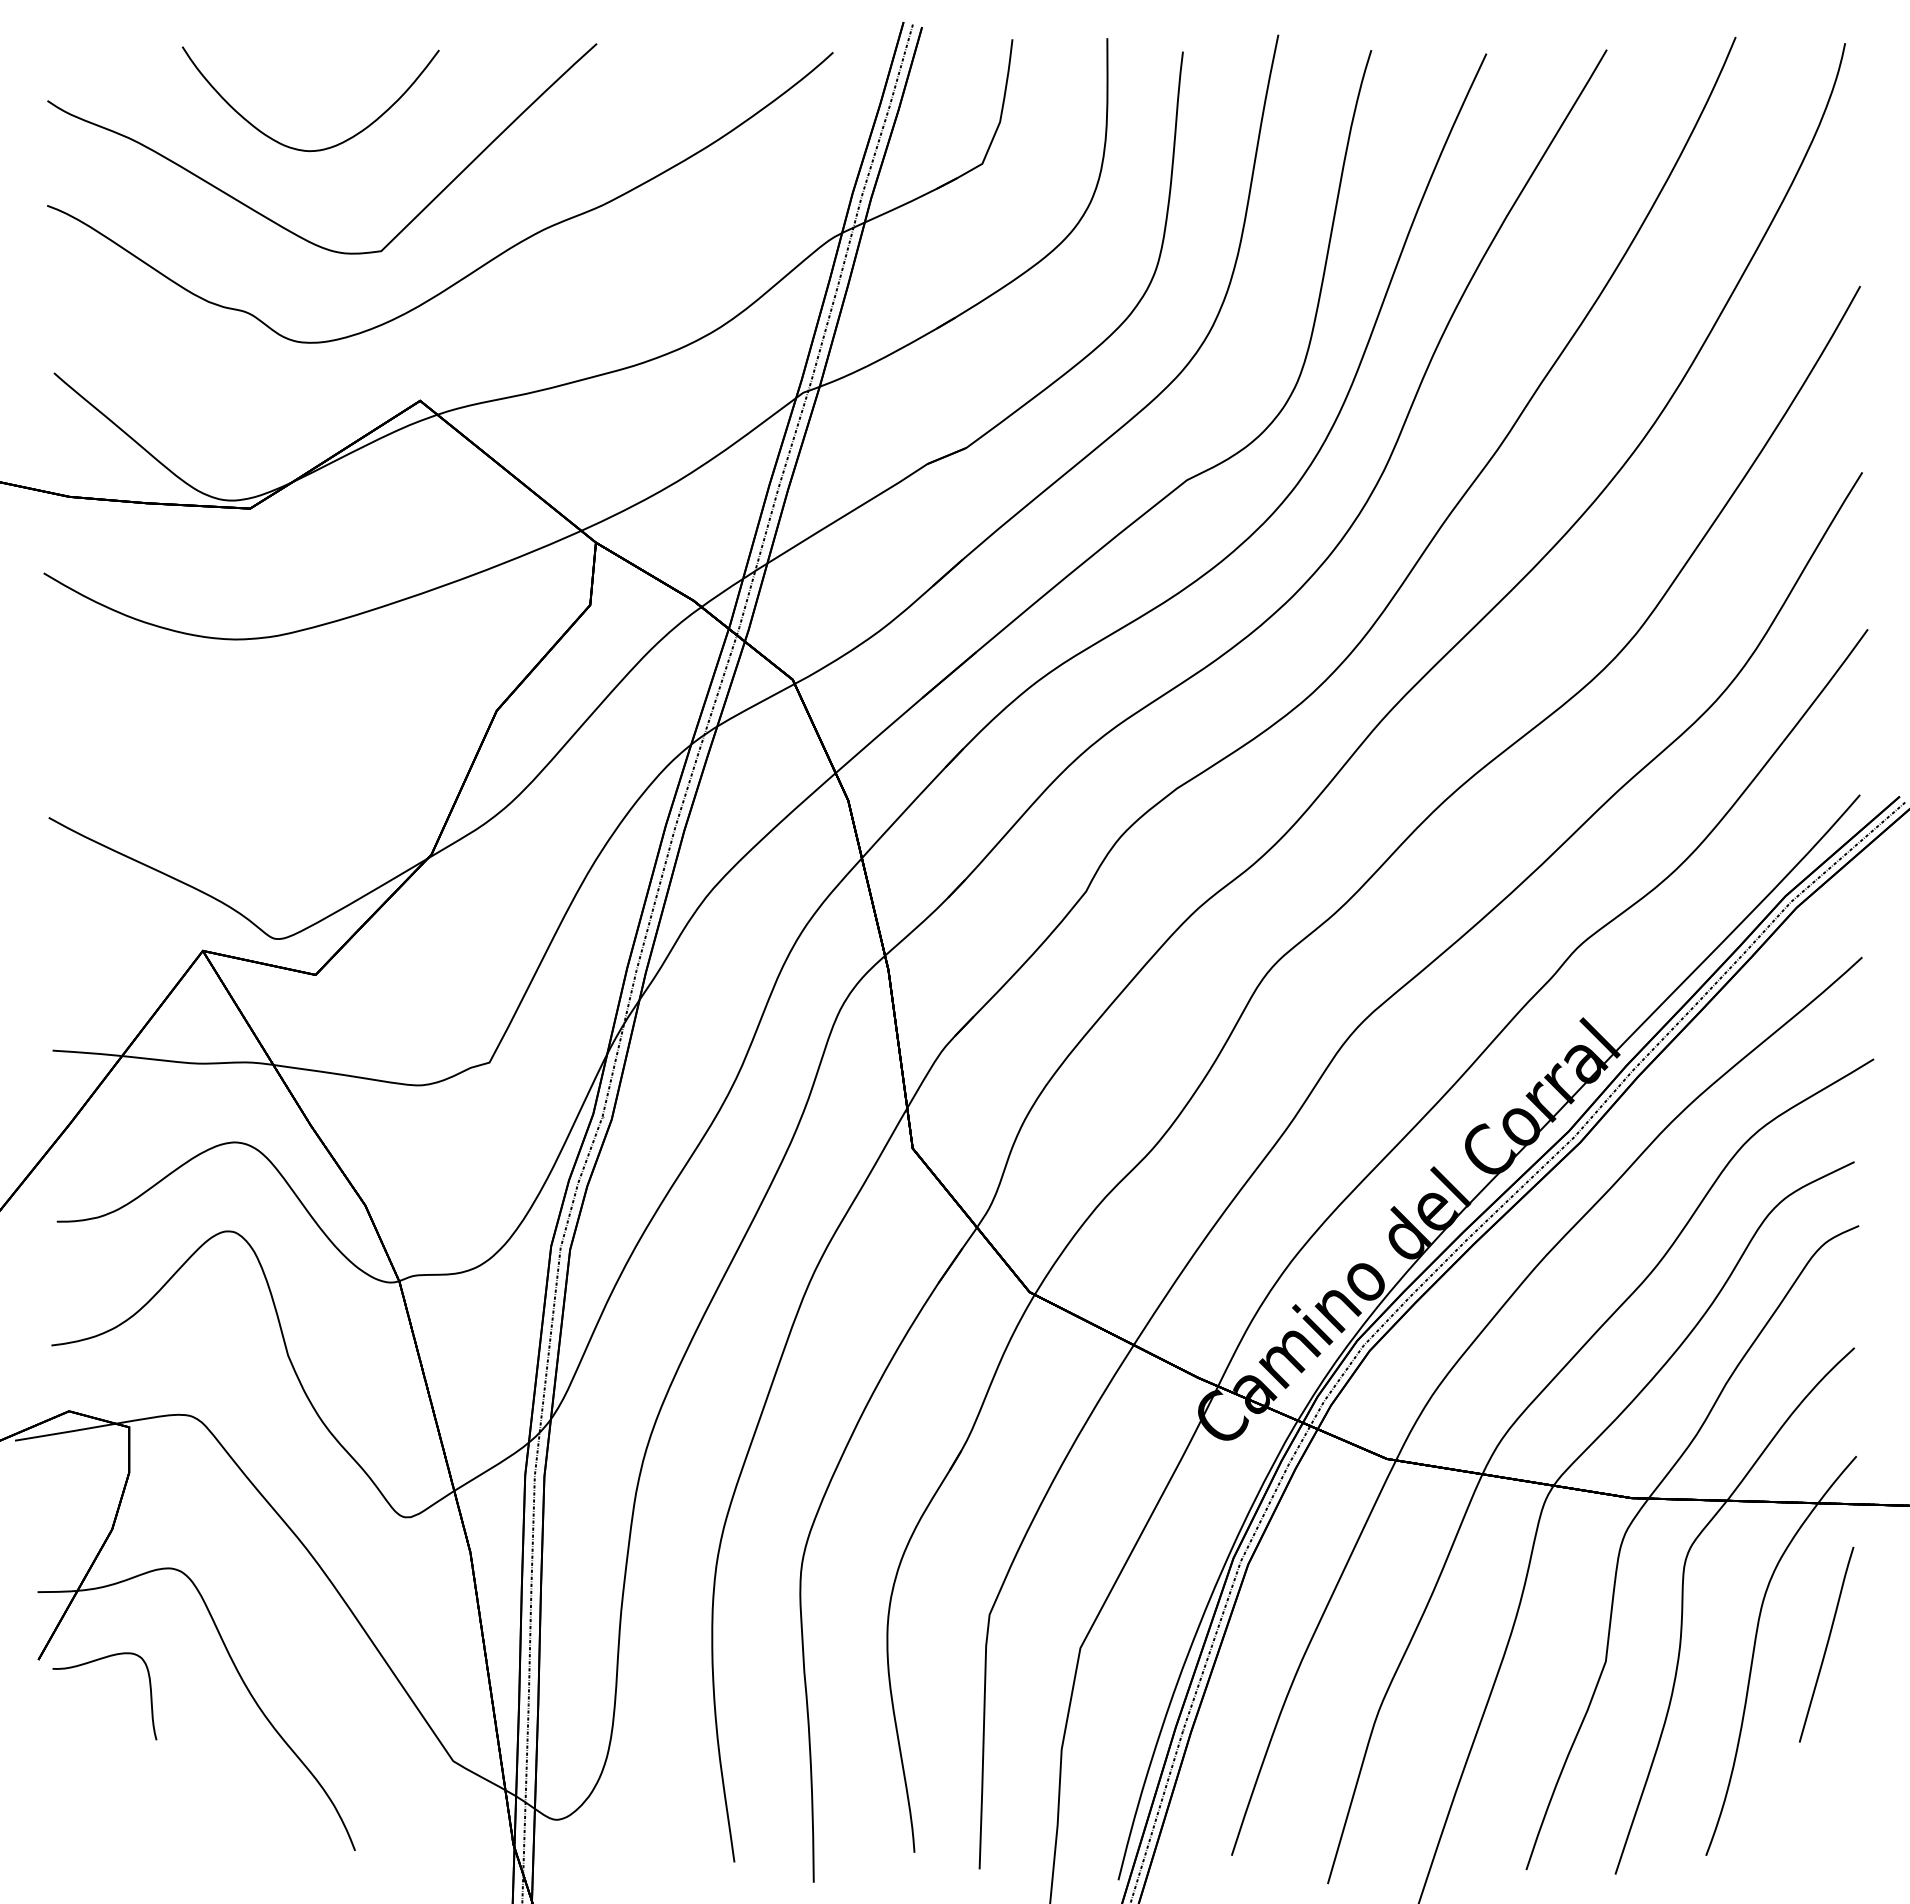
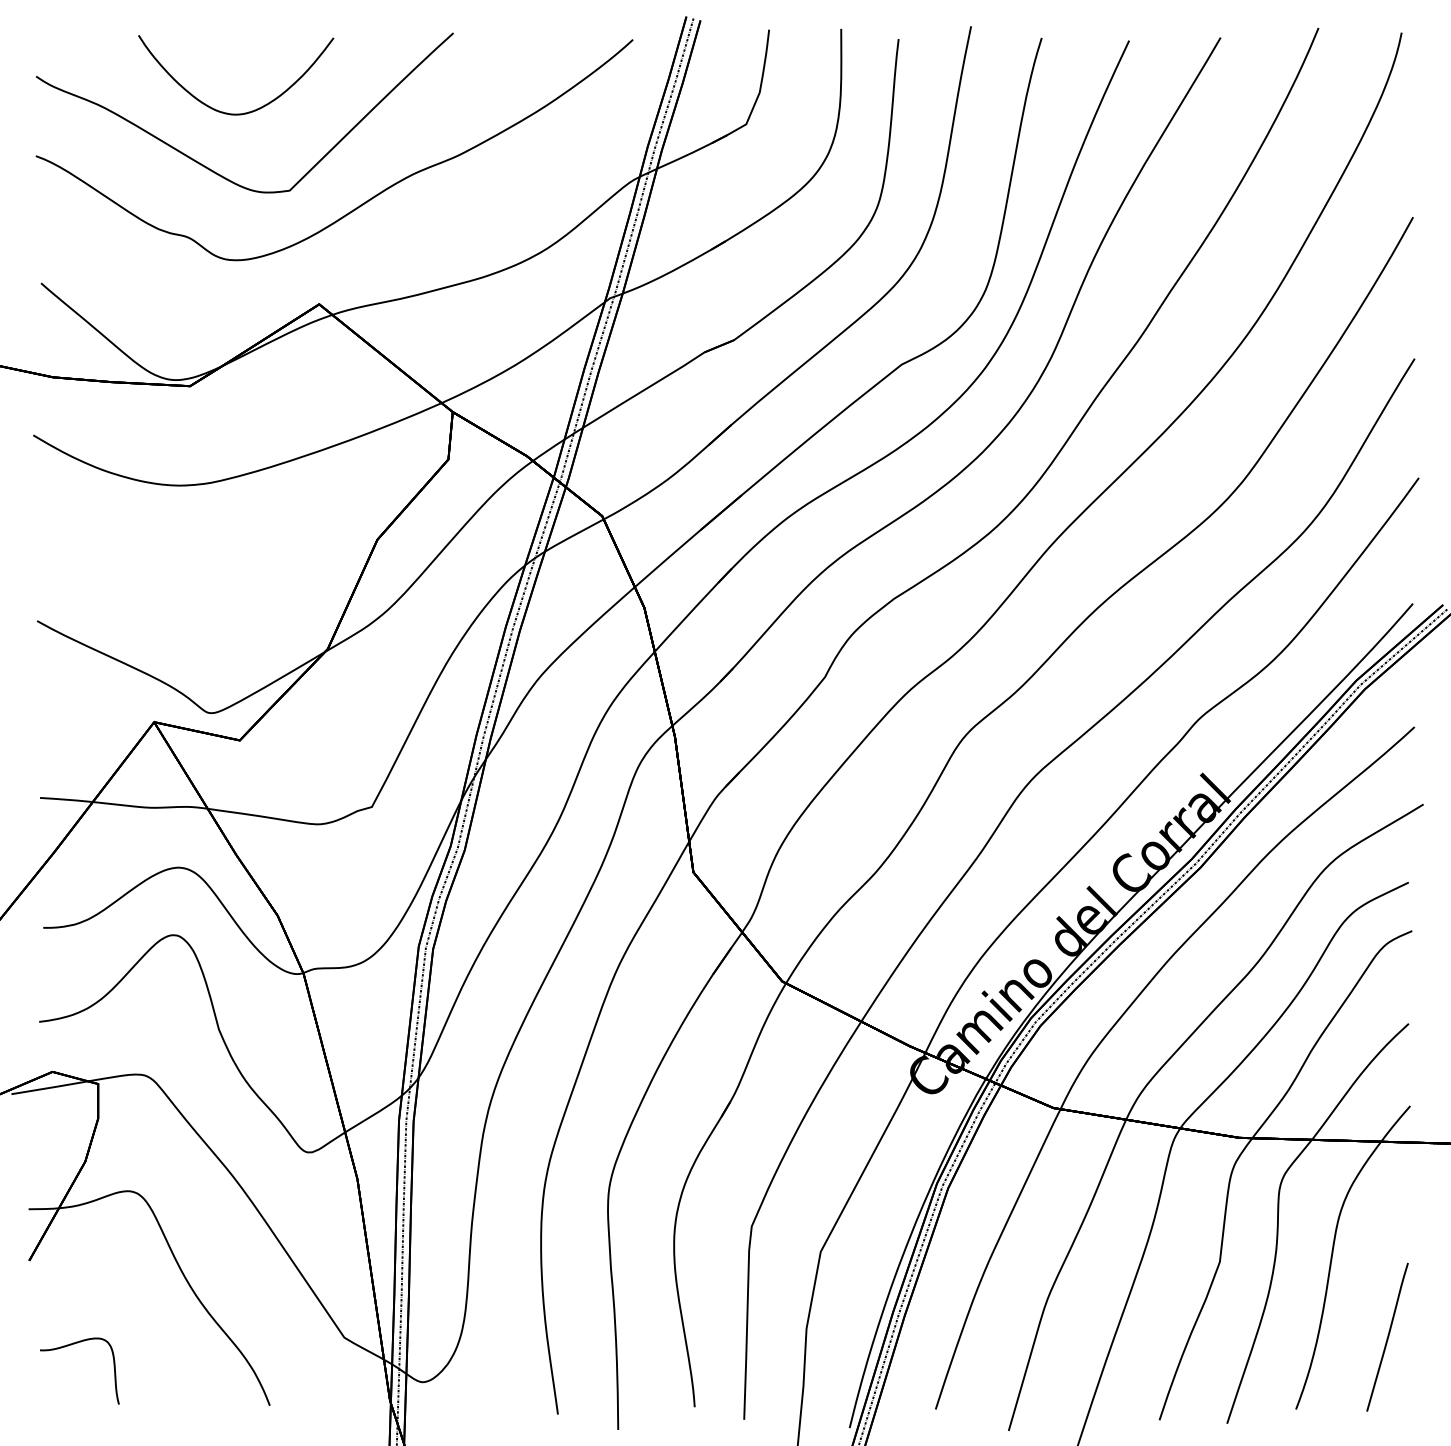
part: (1826, 1644) -> (1387, 1337), moved
curve: (92, 1662) -> (70, 1345), moved

